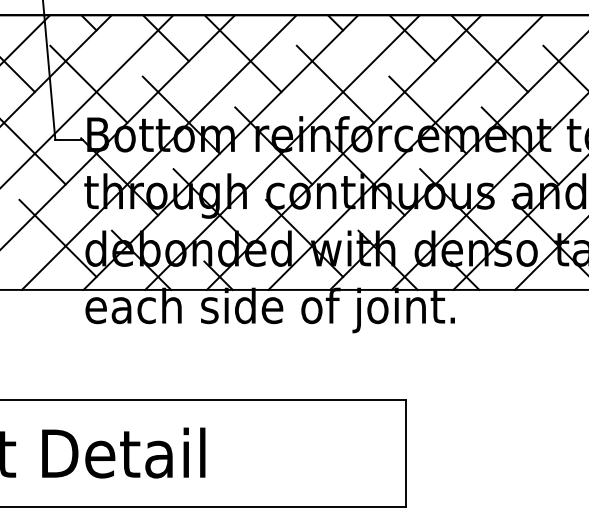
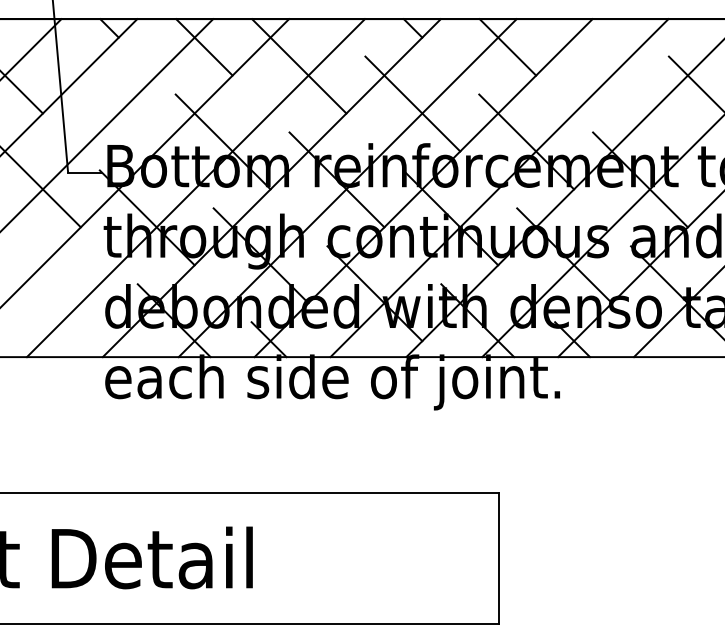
line: (489, 53) -> (602, 66), removed
line: (88, 83) -> (108, 103), removed
line: (57, 238) -> (70, 293), removed

